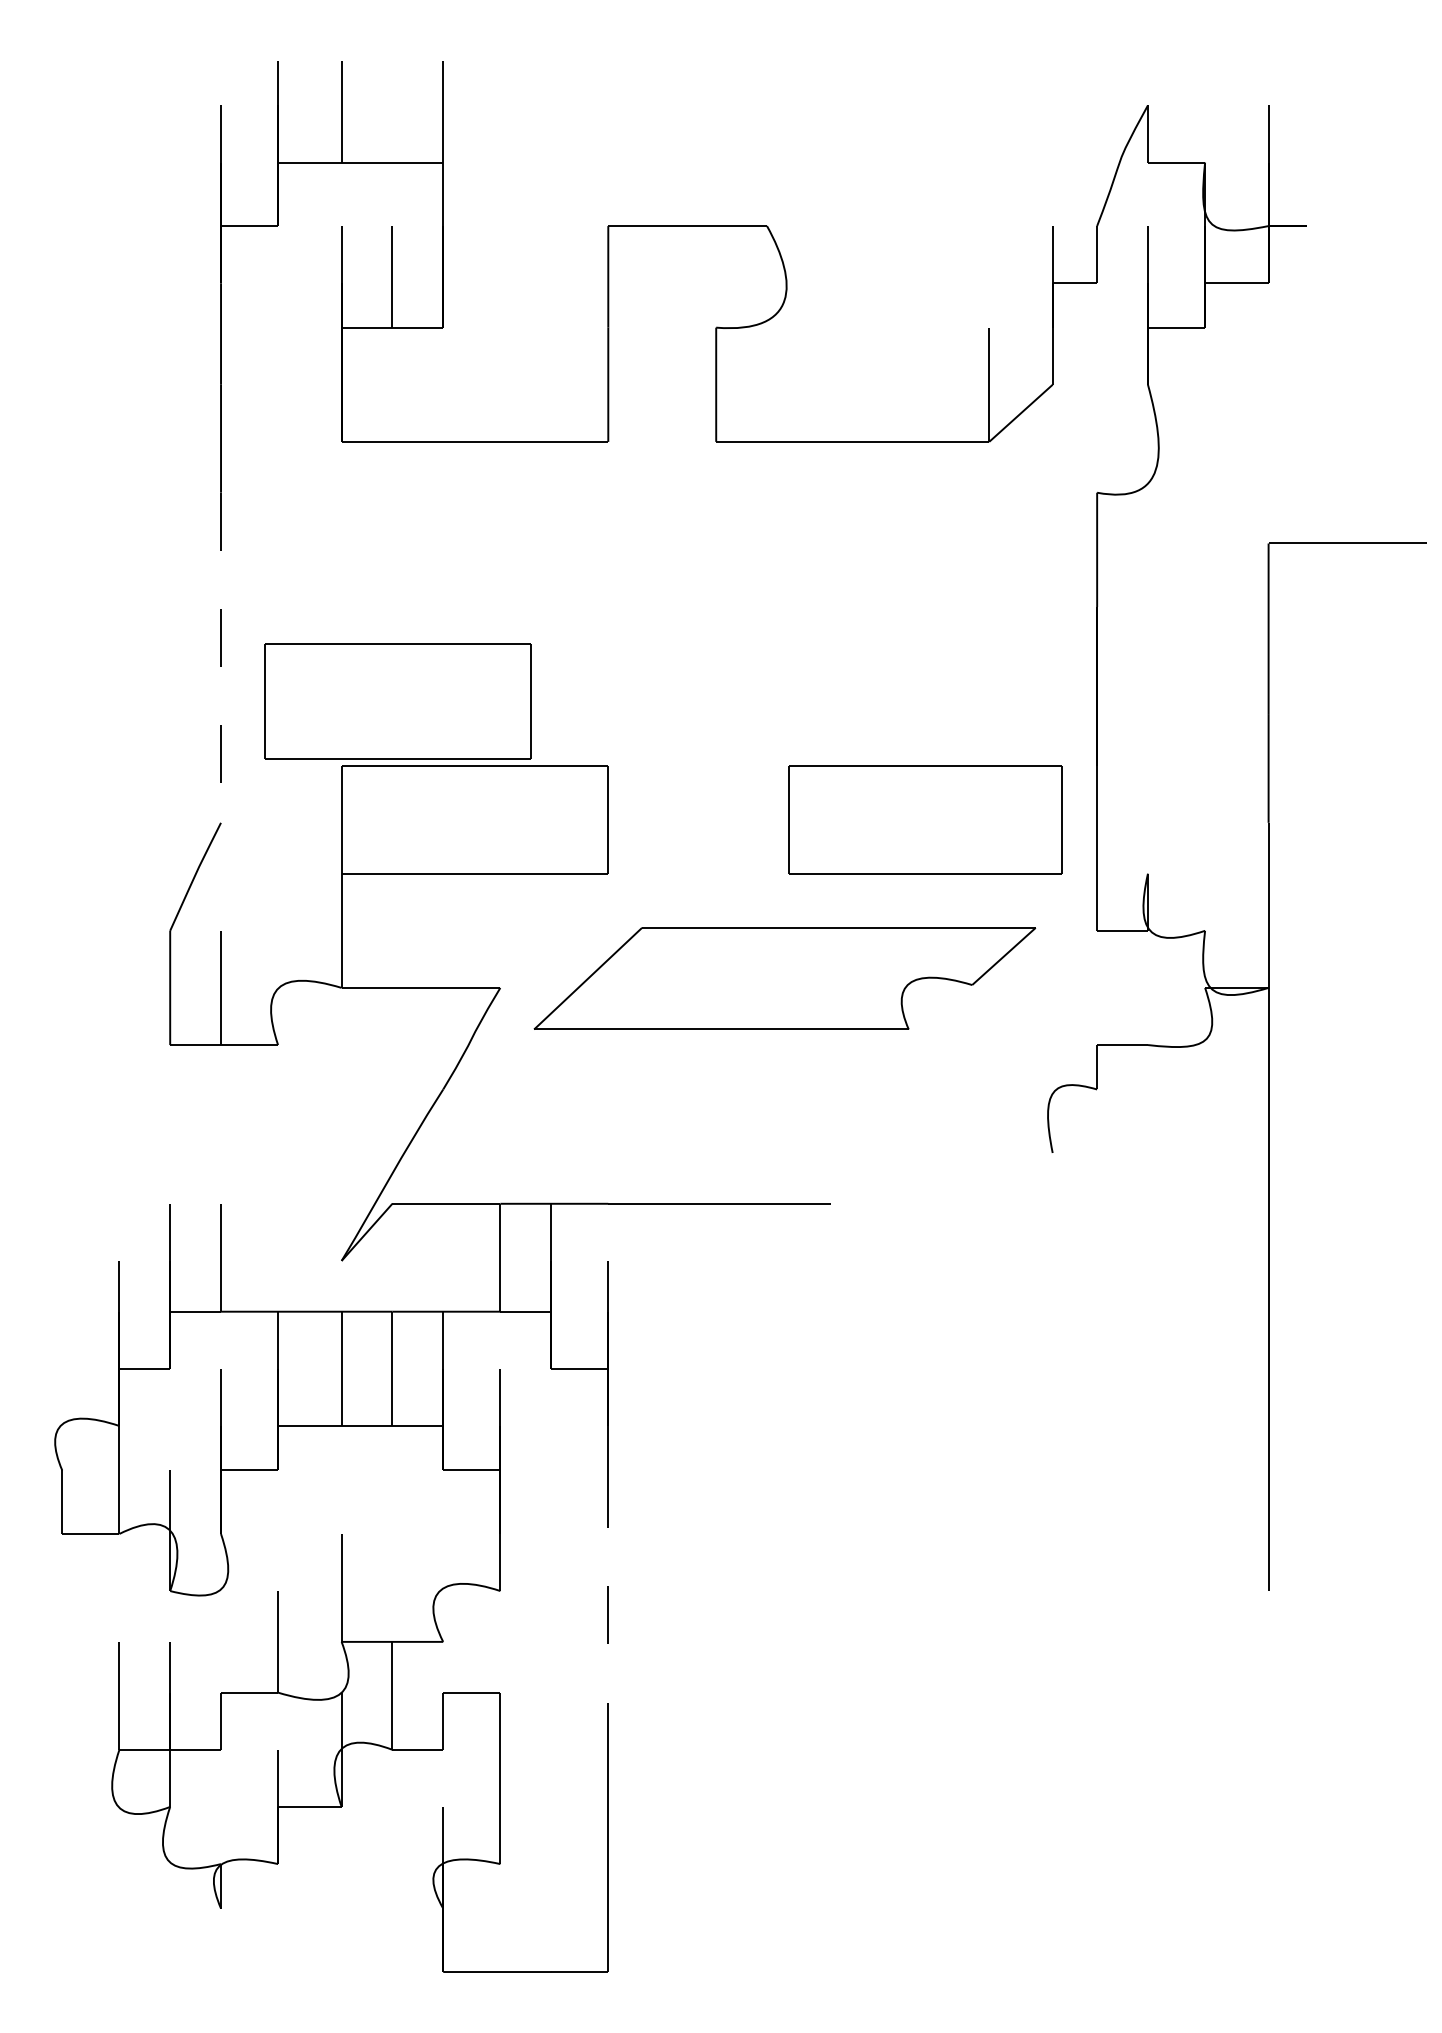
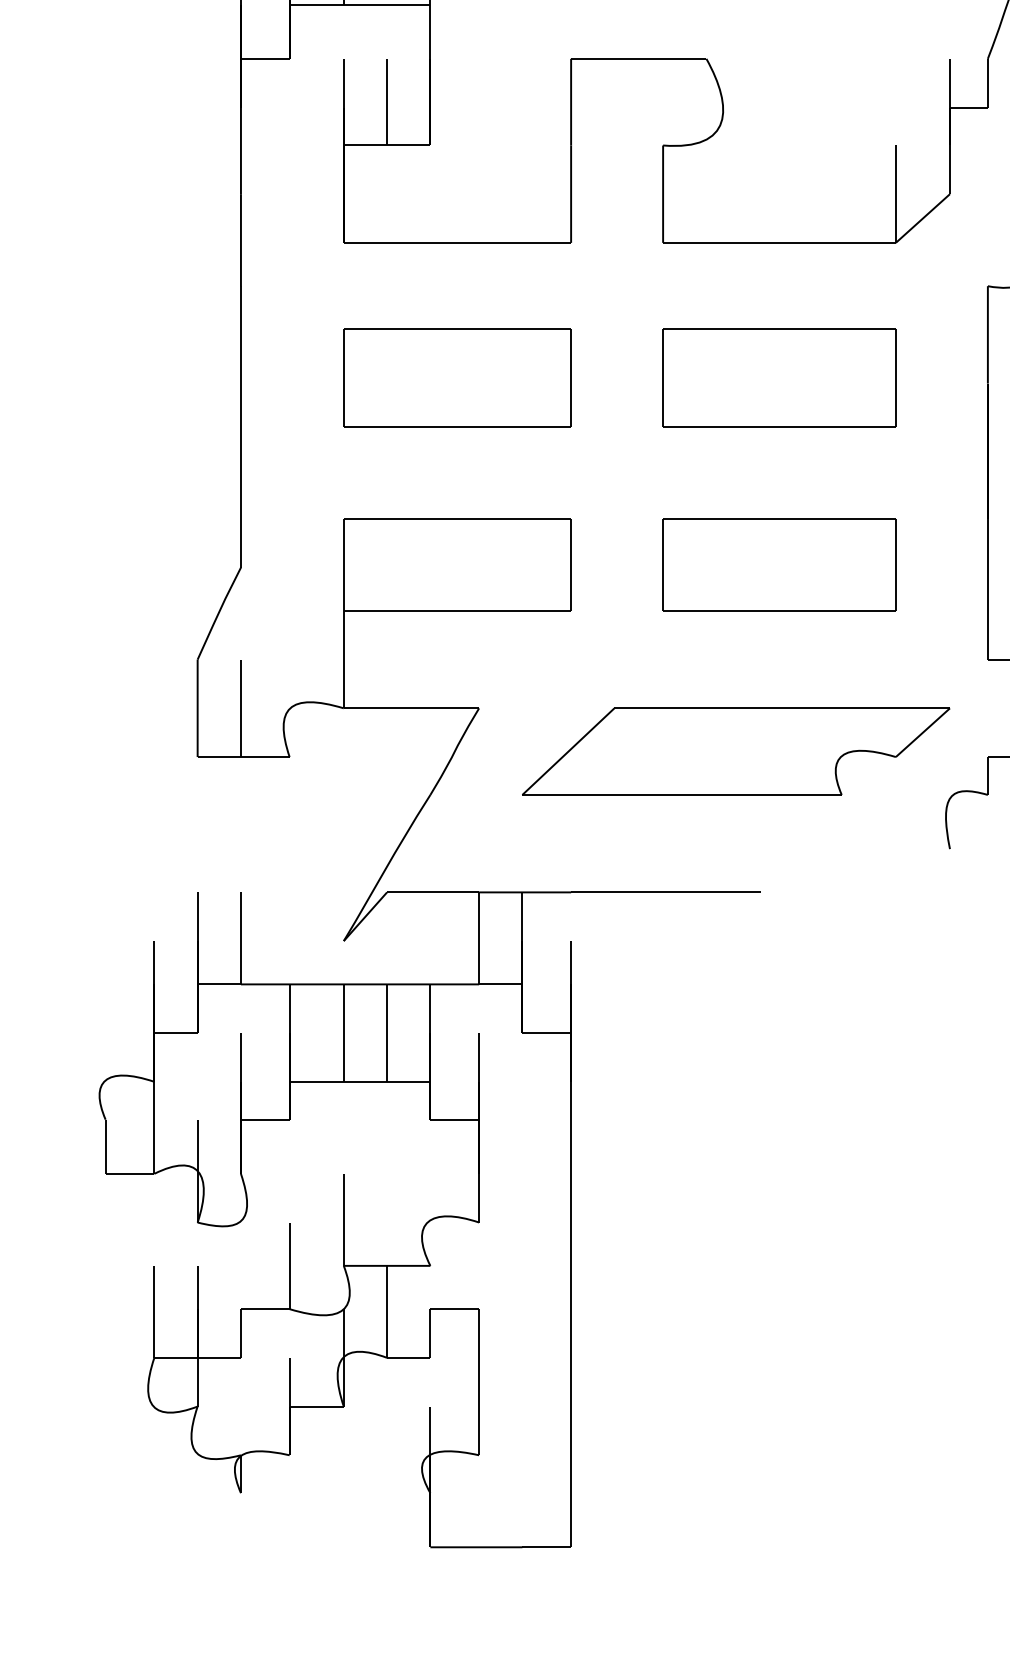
part: (852, 600) -> (779, 378), added
line: (221, 658) -> (241, 427), dashed -> solid
part: (397, 701) -> (457, 378), moved
part: (925, 819) -> (779, 564), moved
part: (784, 978) -> (735, 751), moved
line: (608, 1610) -> (571, 1239), dashed -> solid

